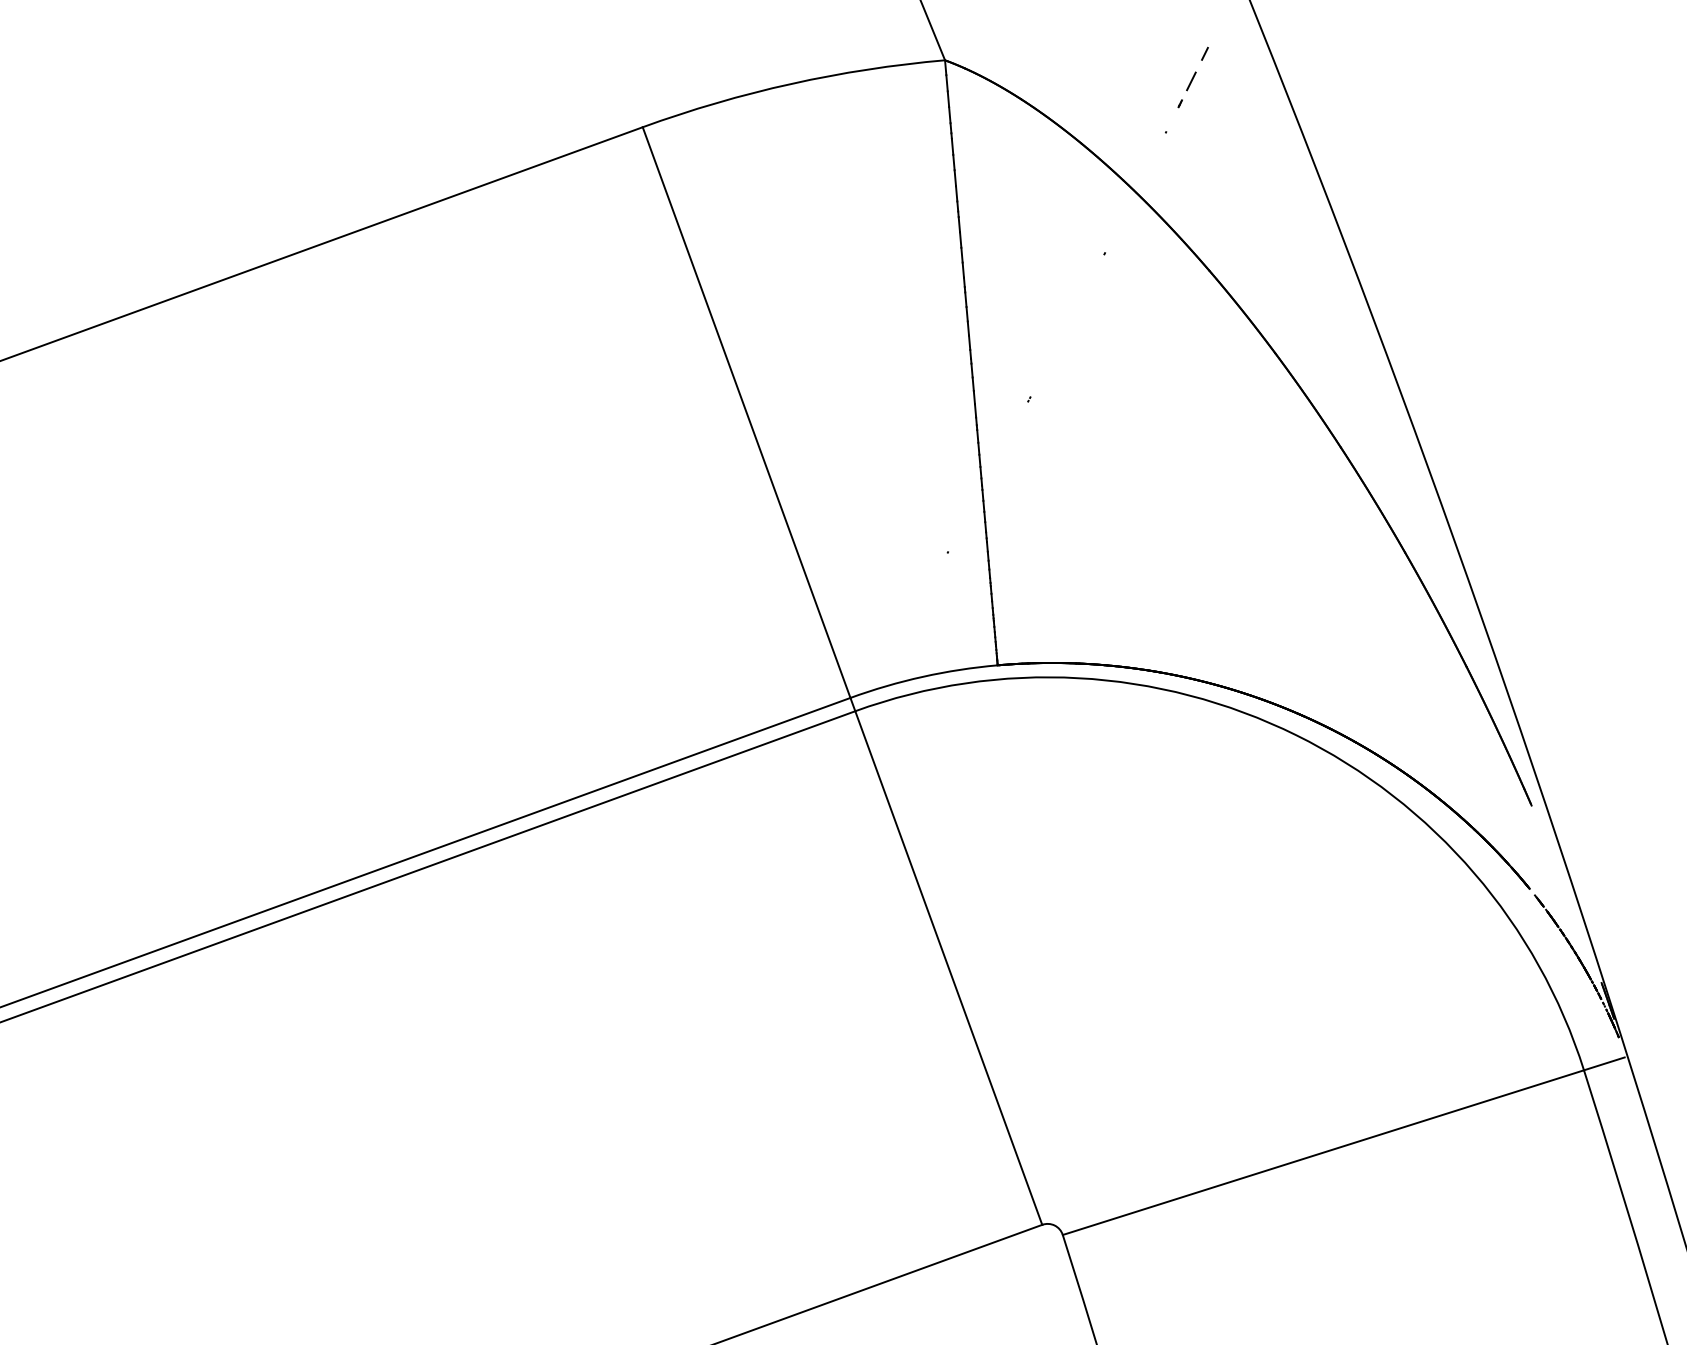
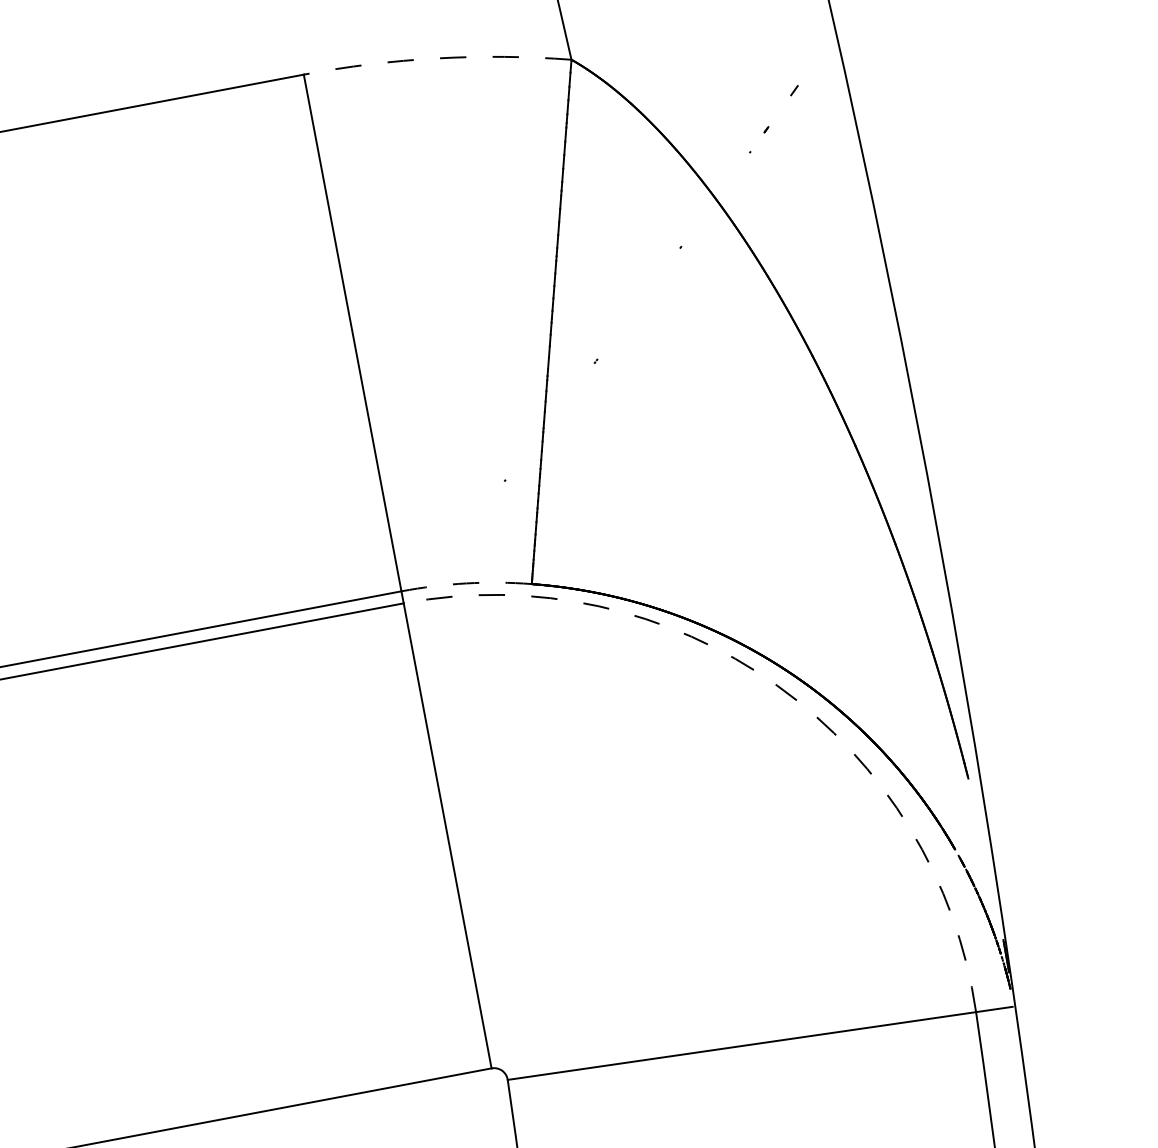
line: (1191, 81) -> (779, 112), removed
arc: (791, 83) -> (437, 58), solid -> dashed
arc: (923, 676) -> (466, 583), solid -> dashed
arc: (1296, 735) -> (777, 685), solid -> dashed

